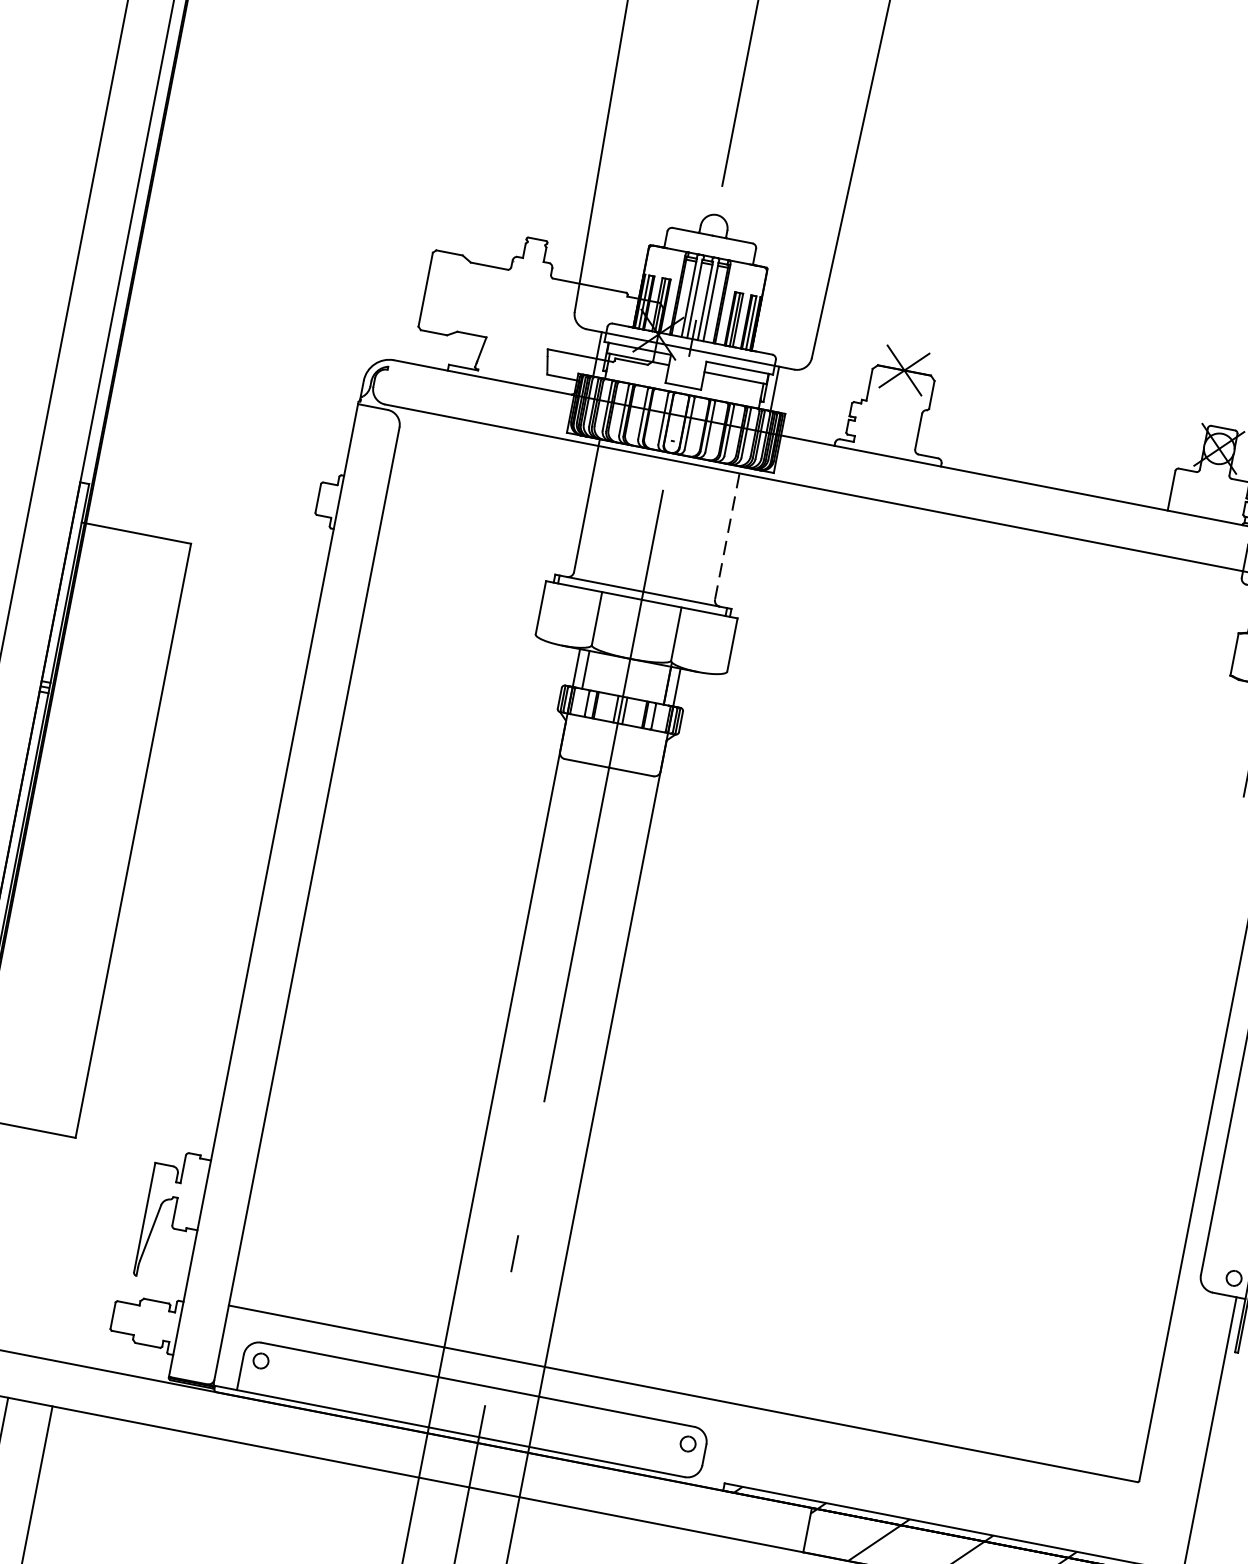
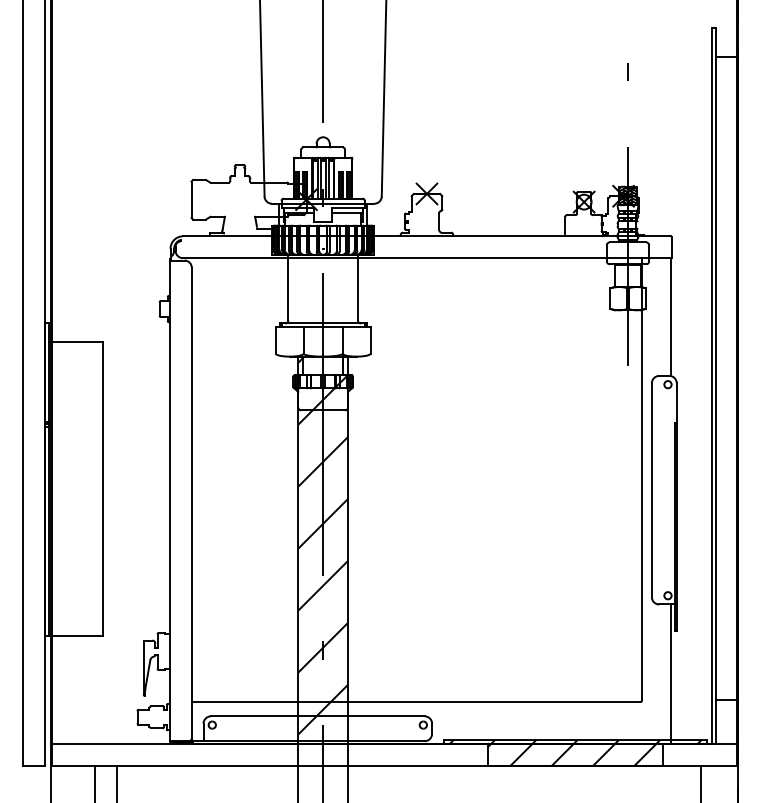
line: (729, 532) -> (358, 287), dashed -> solid
hatch: (556, 1041) -> (323, 545), added

